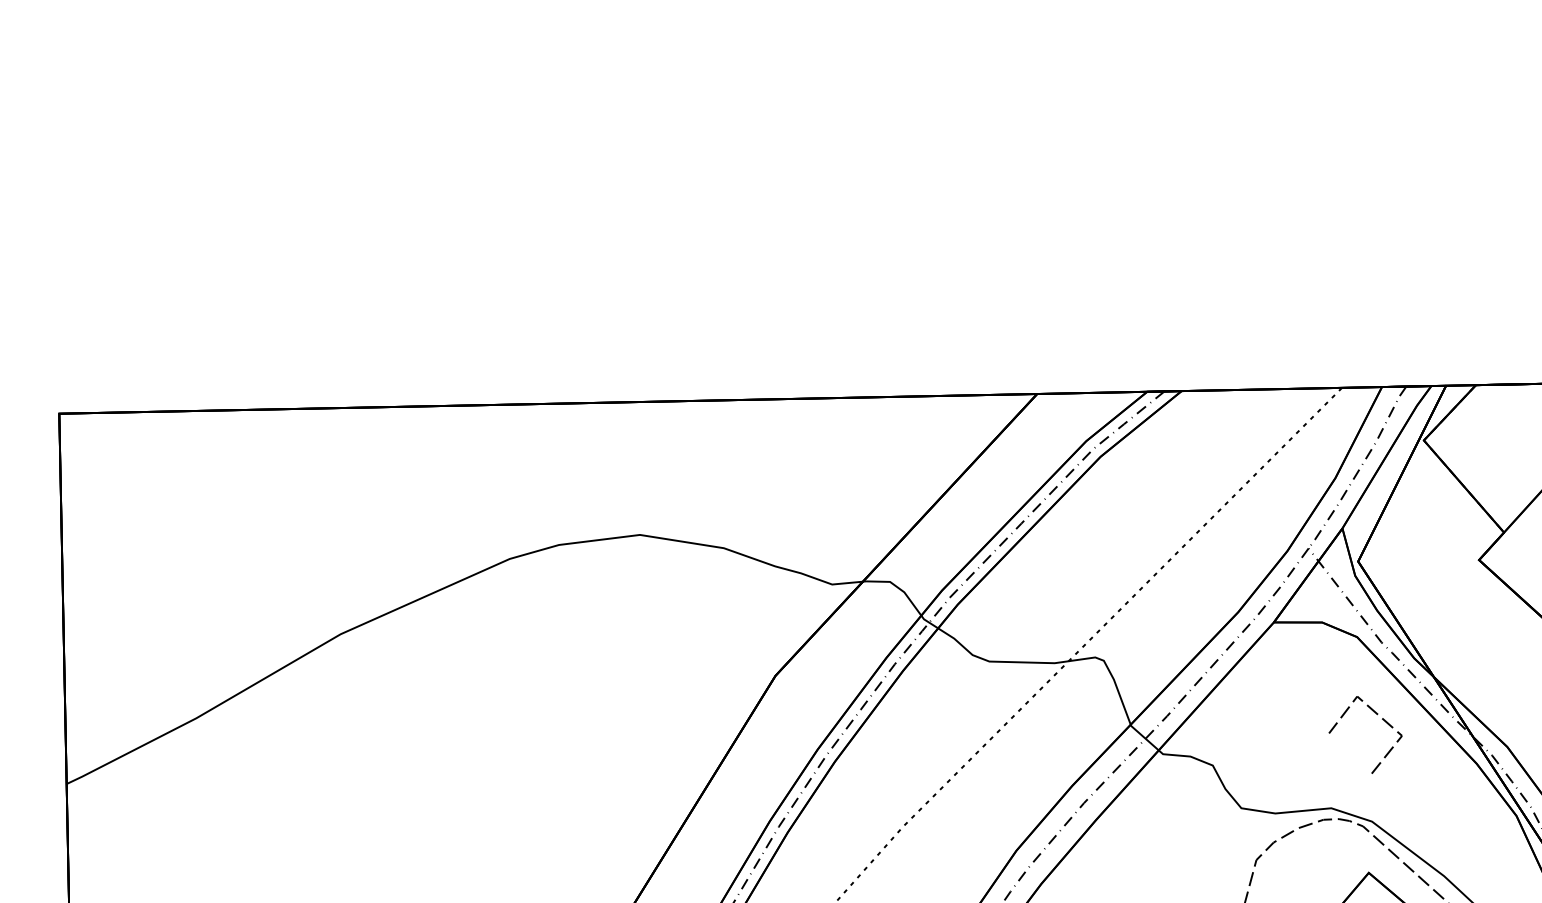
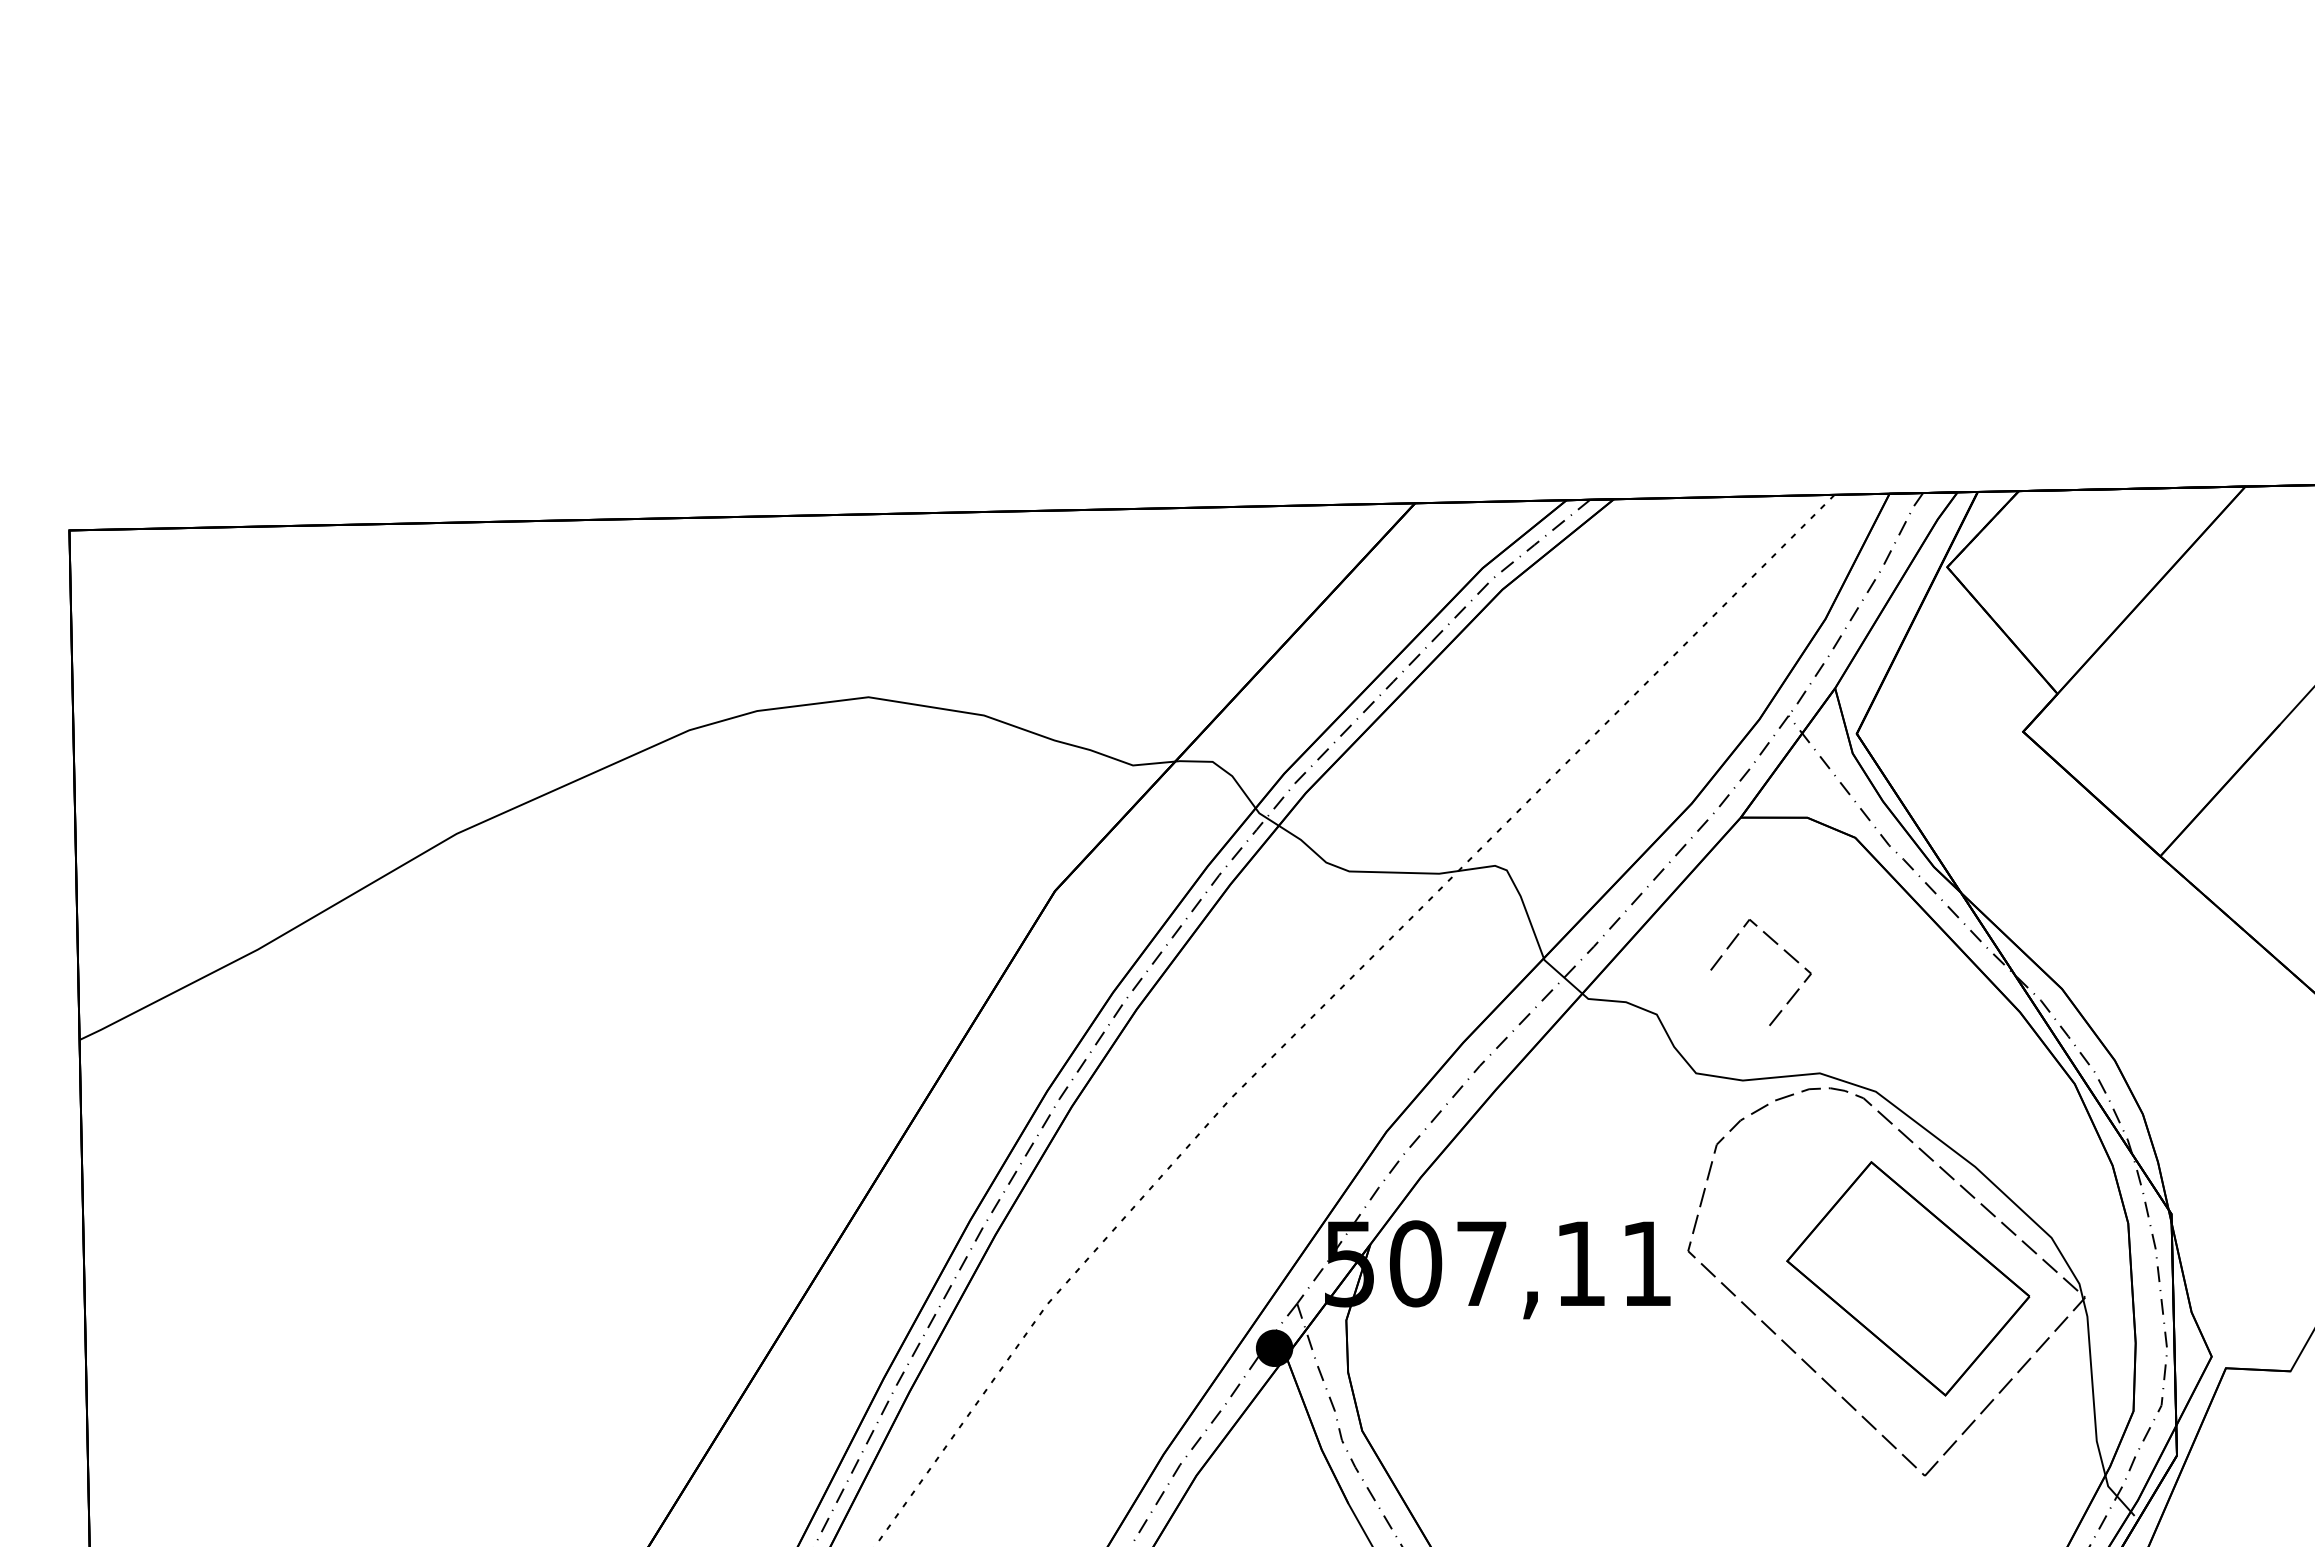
line: (1381, 718) -> (1783, 950), moved

